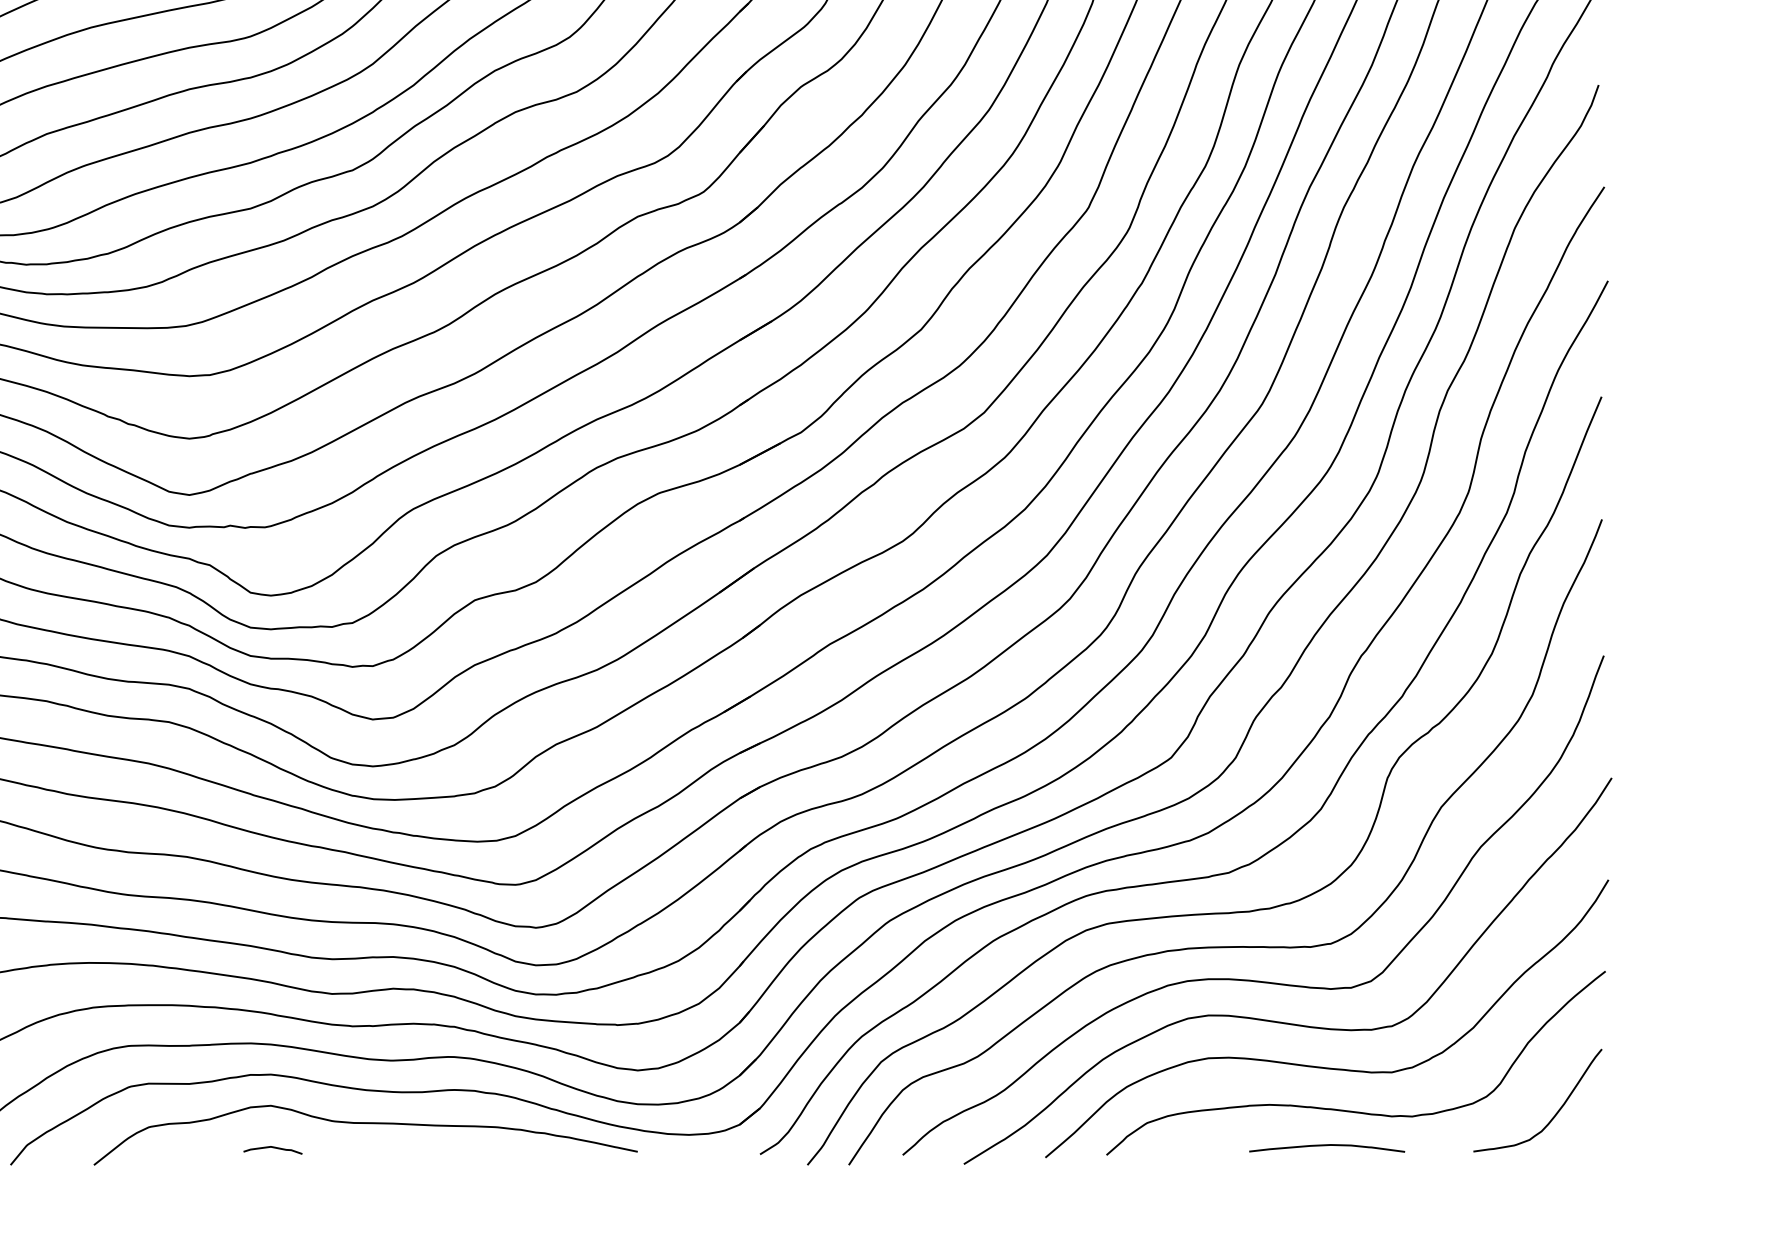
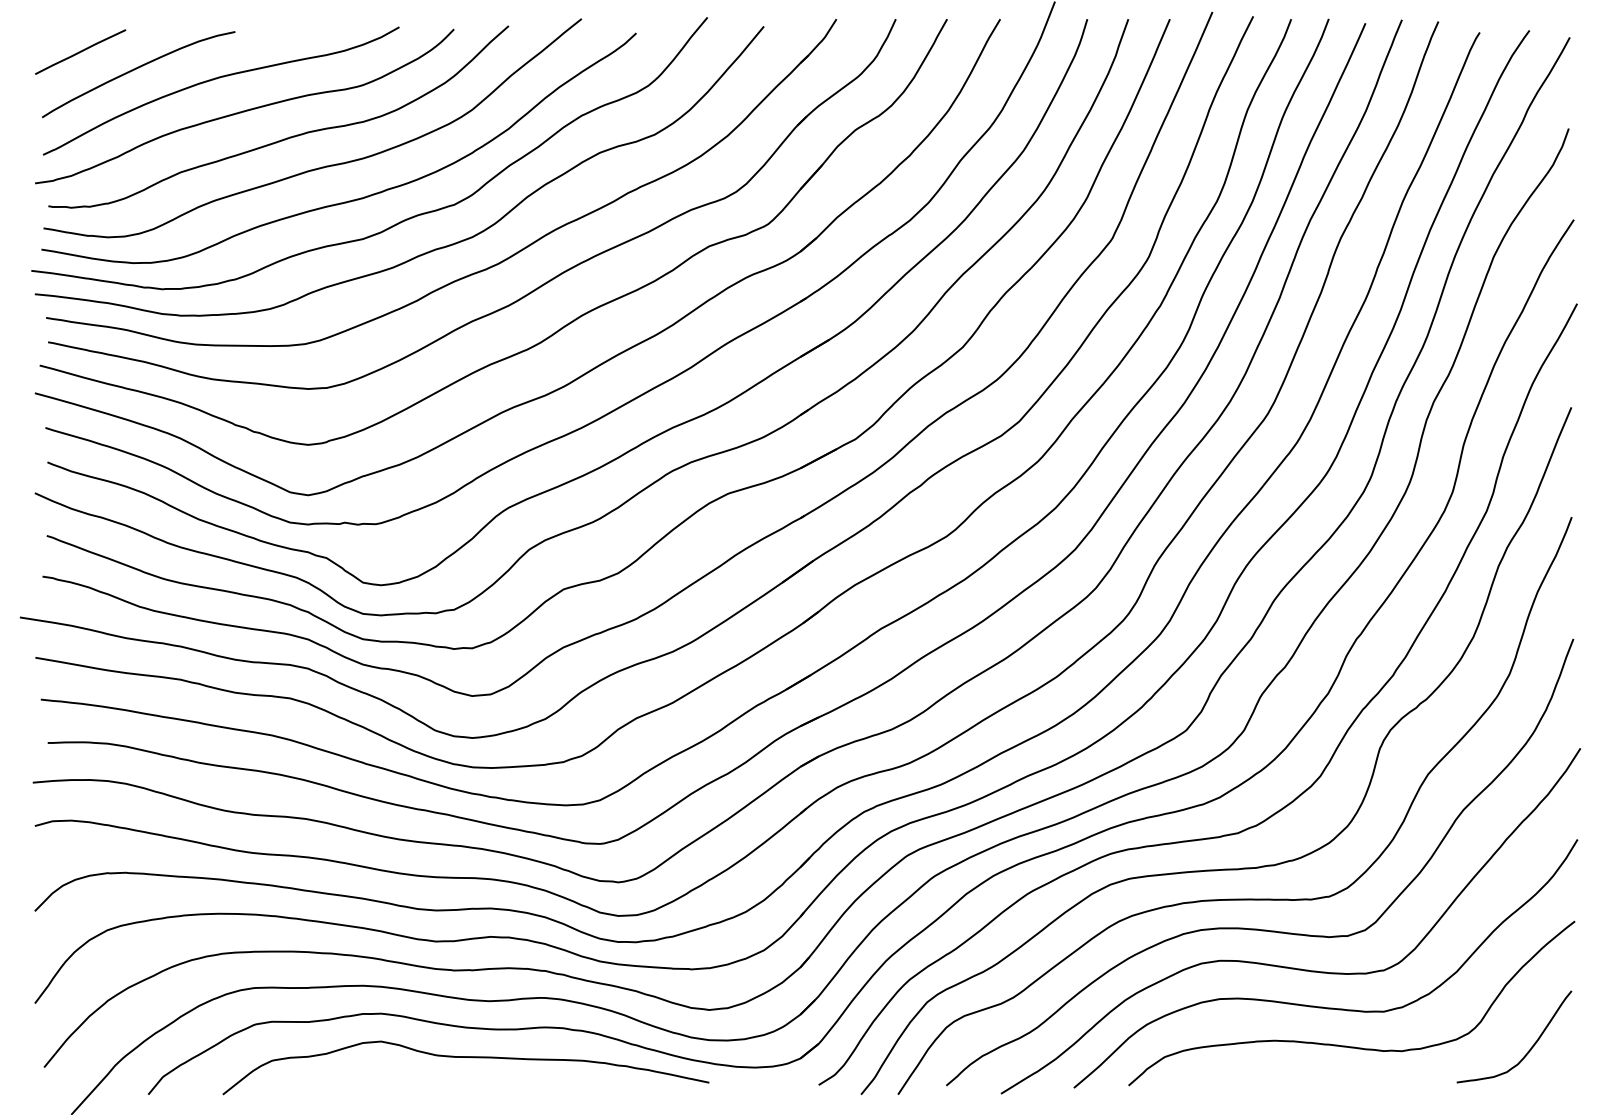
curve: (1326, 1145) -> (1325, 1077), removed
curve: (272, 1148) -> (382, 1079), removed

